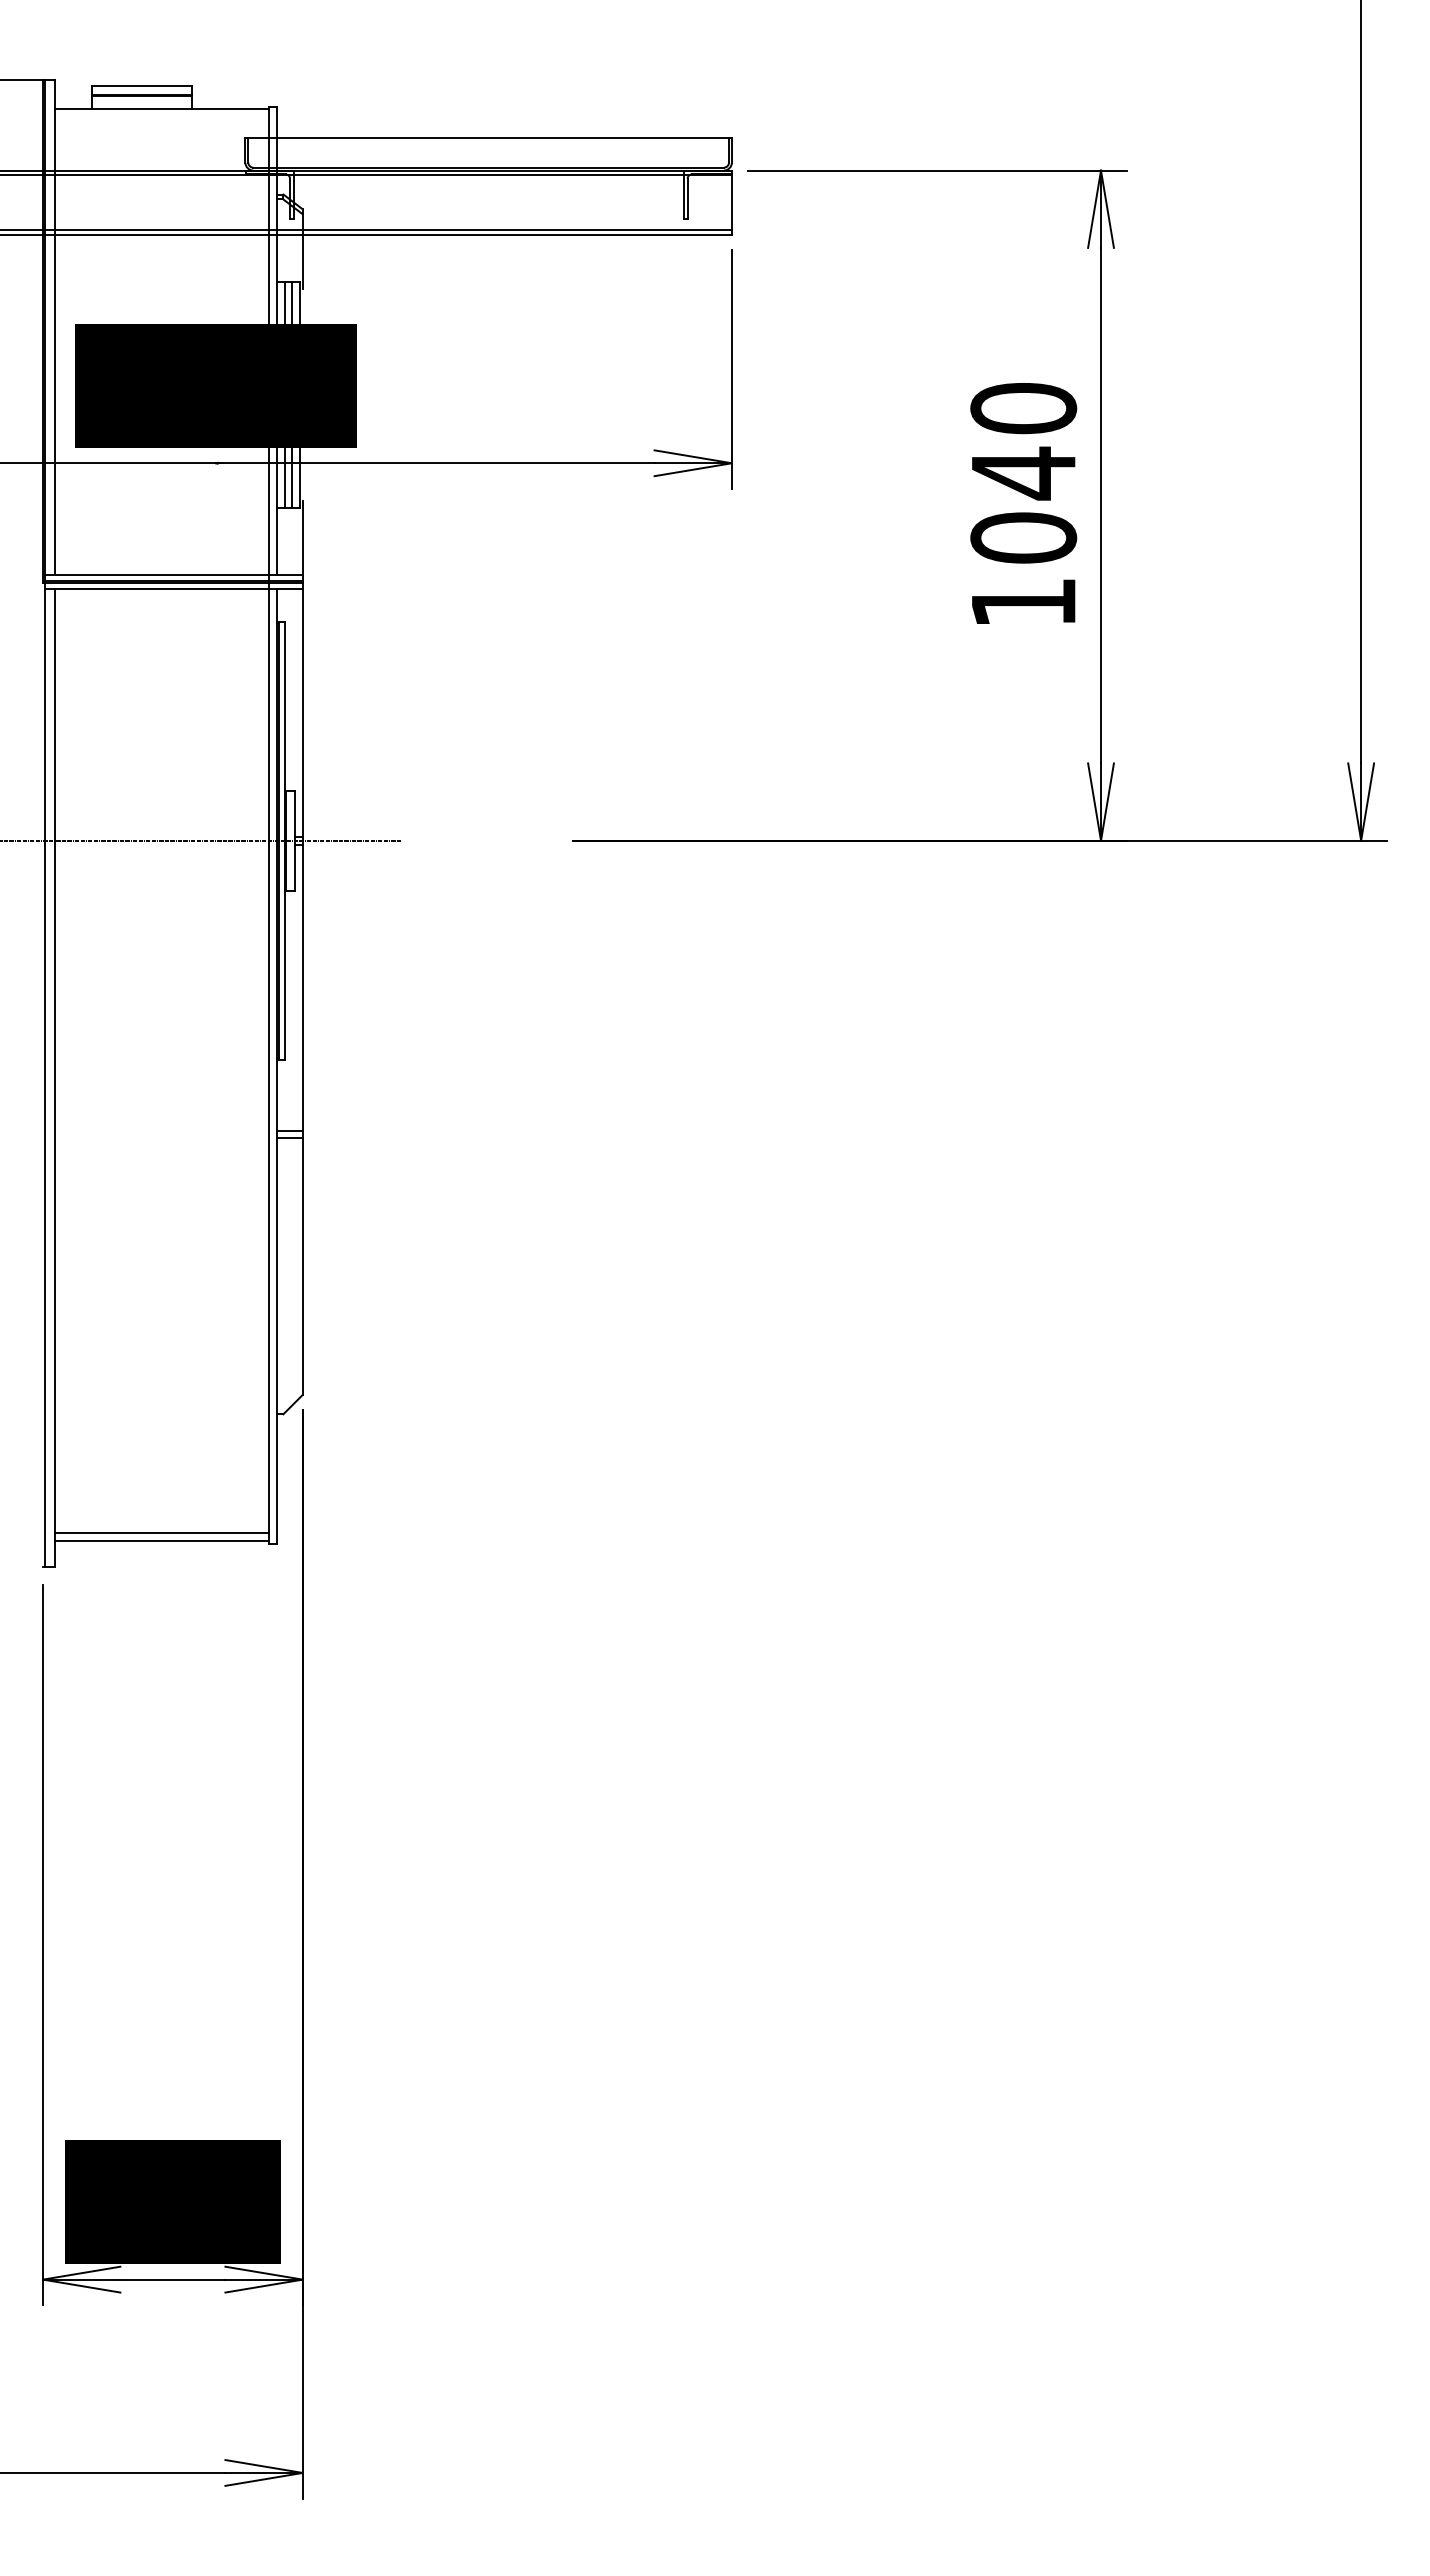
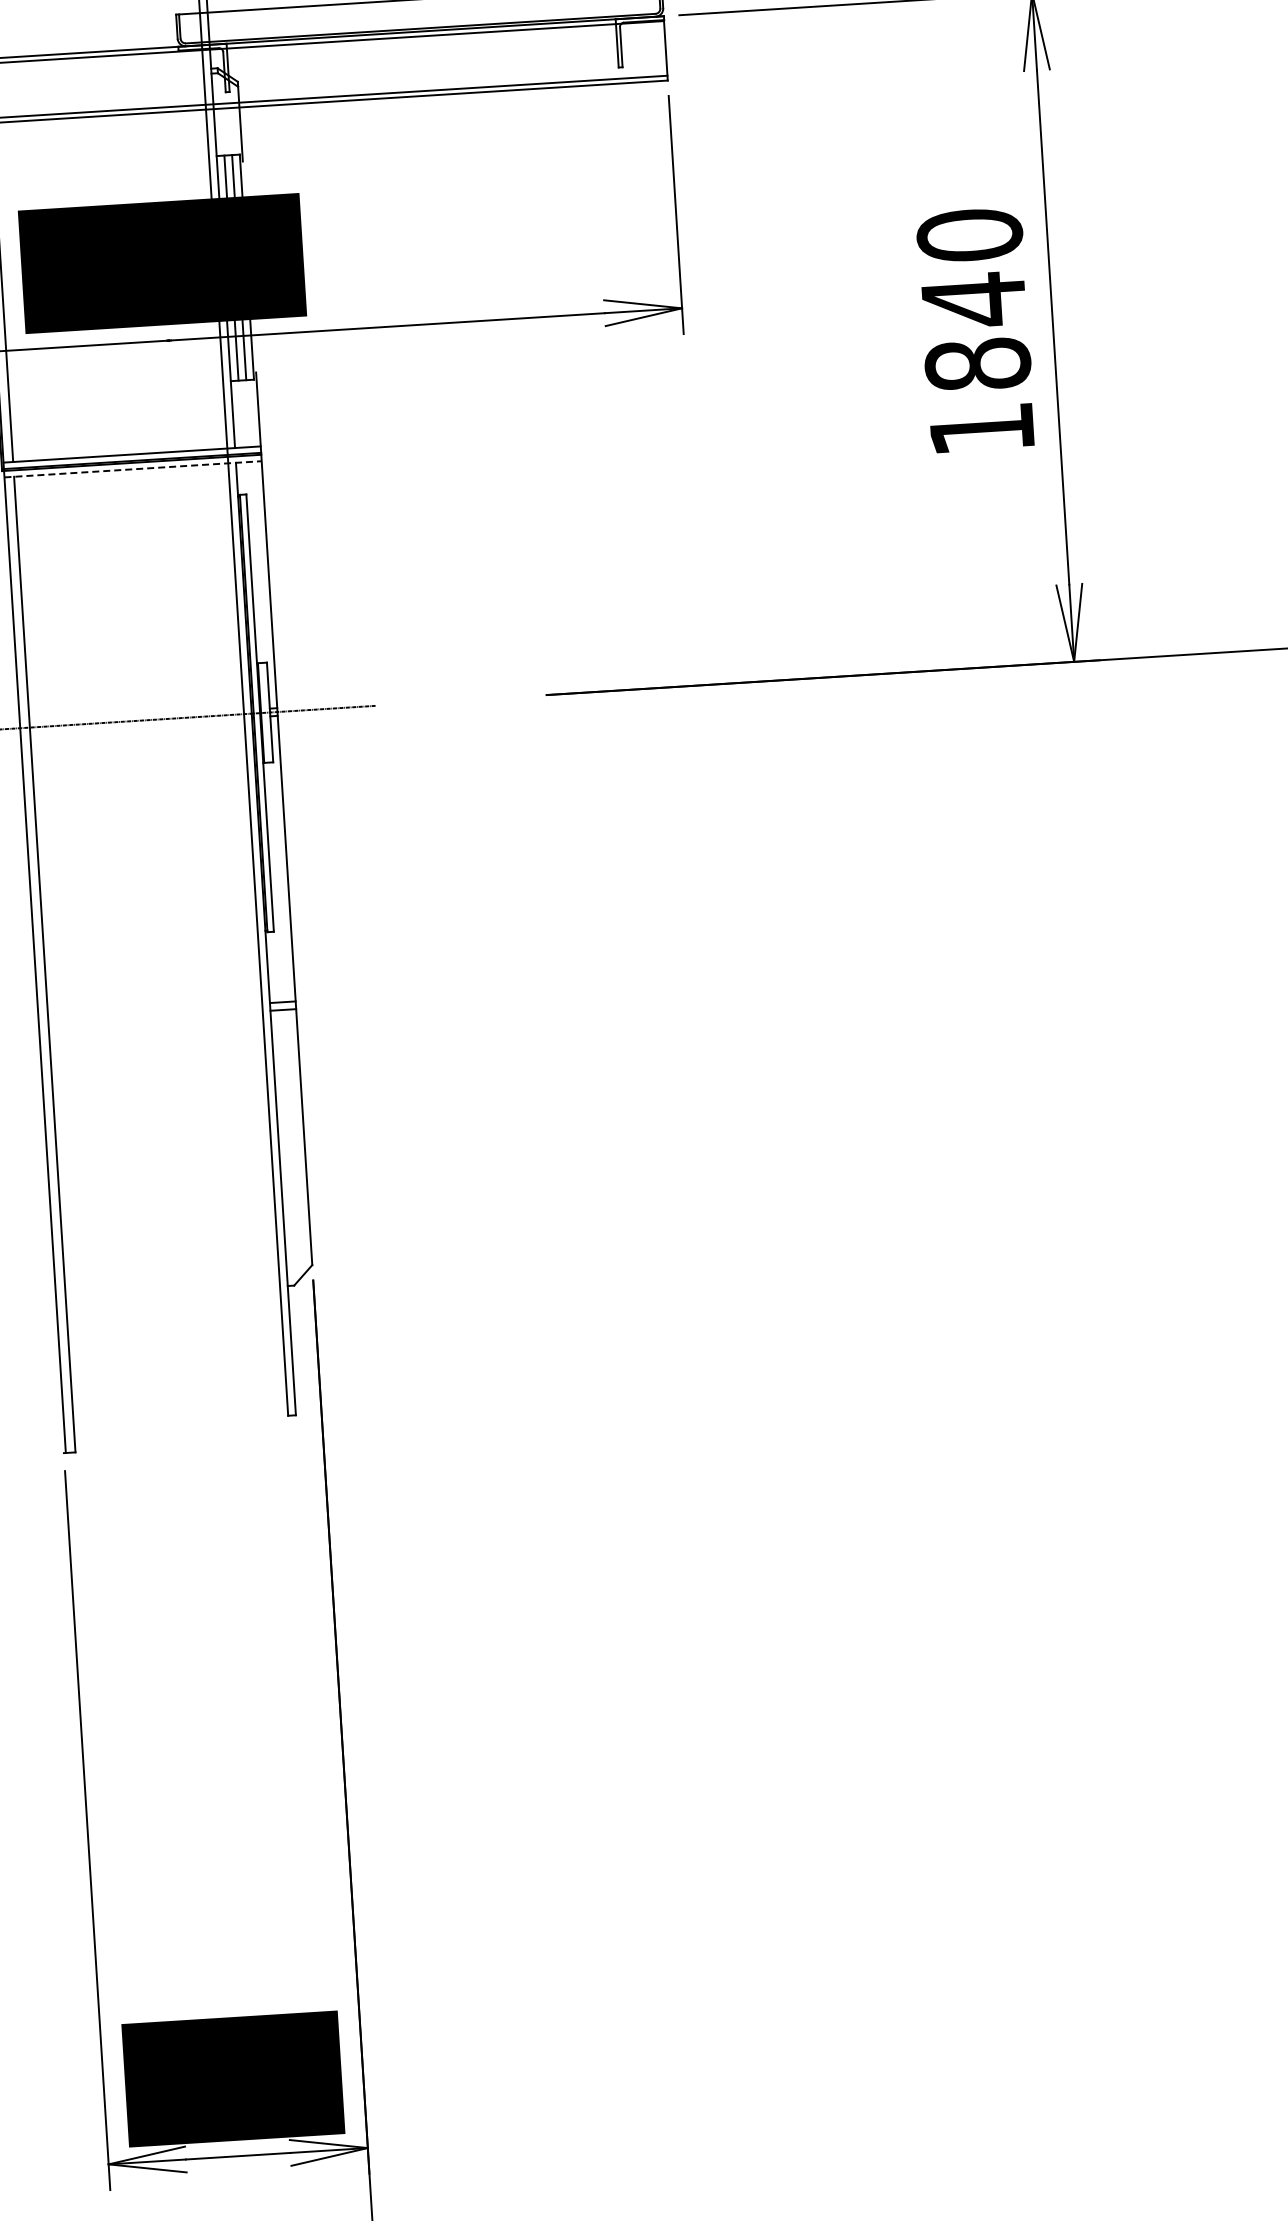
text: (1023, 537) -> (977, 364), 1040 -> 1840
line: (173, 589) -> (132, 469), solid -> dashed
line: (161, 1533) -> (180, 1412), removed
line: (161, 1541) -> (180, 1420), removed

